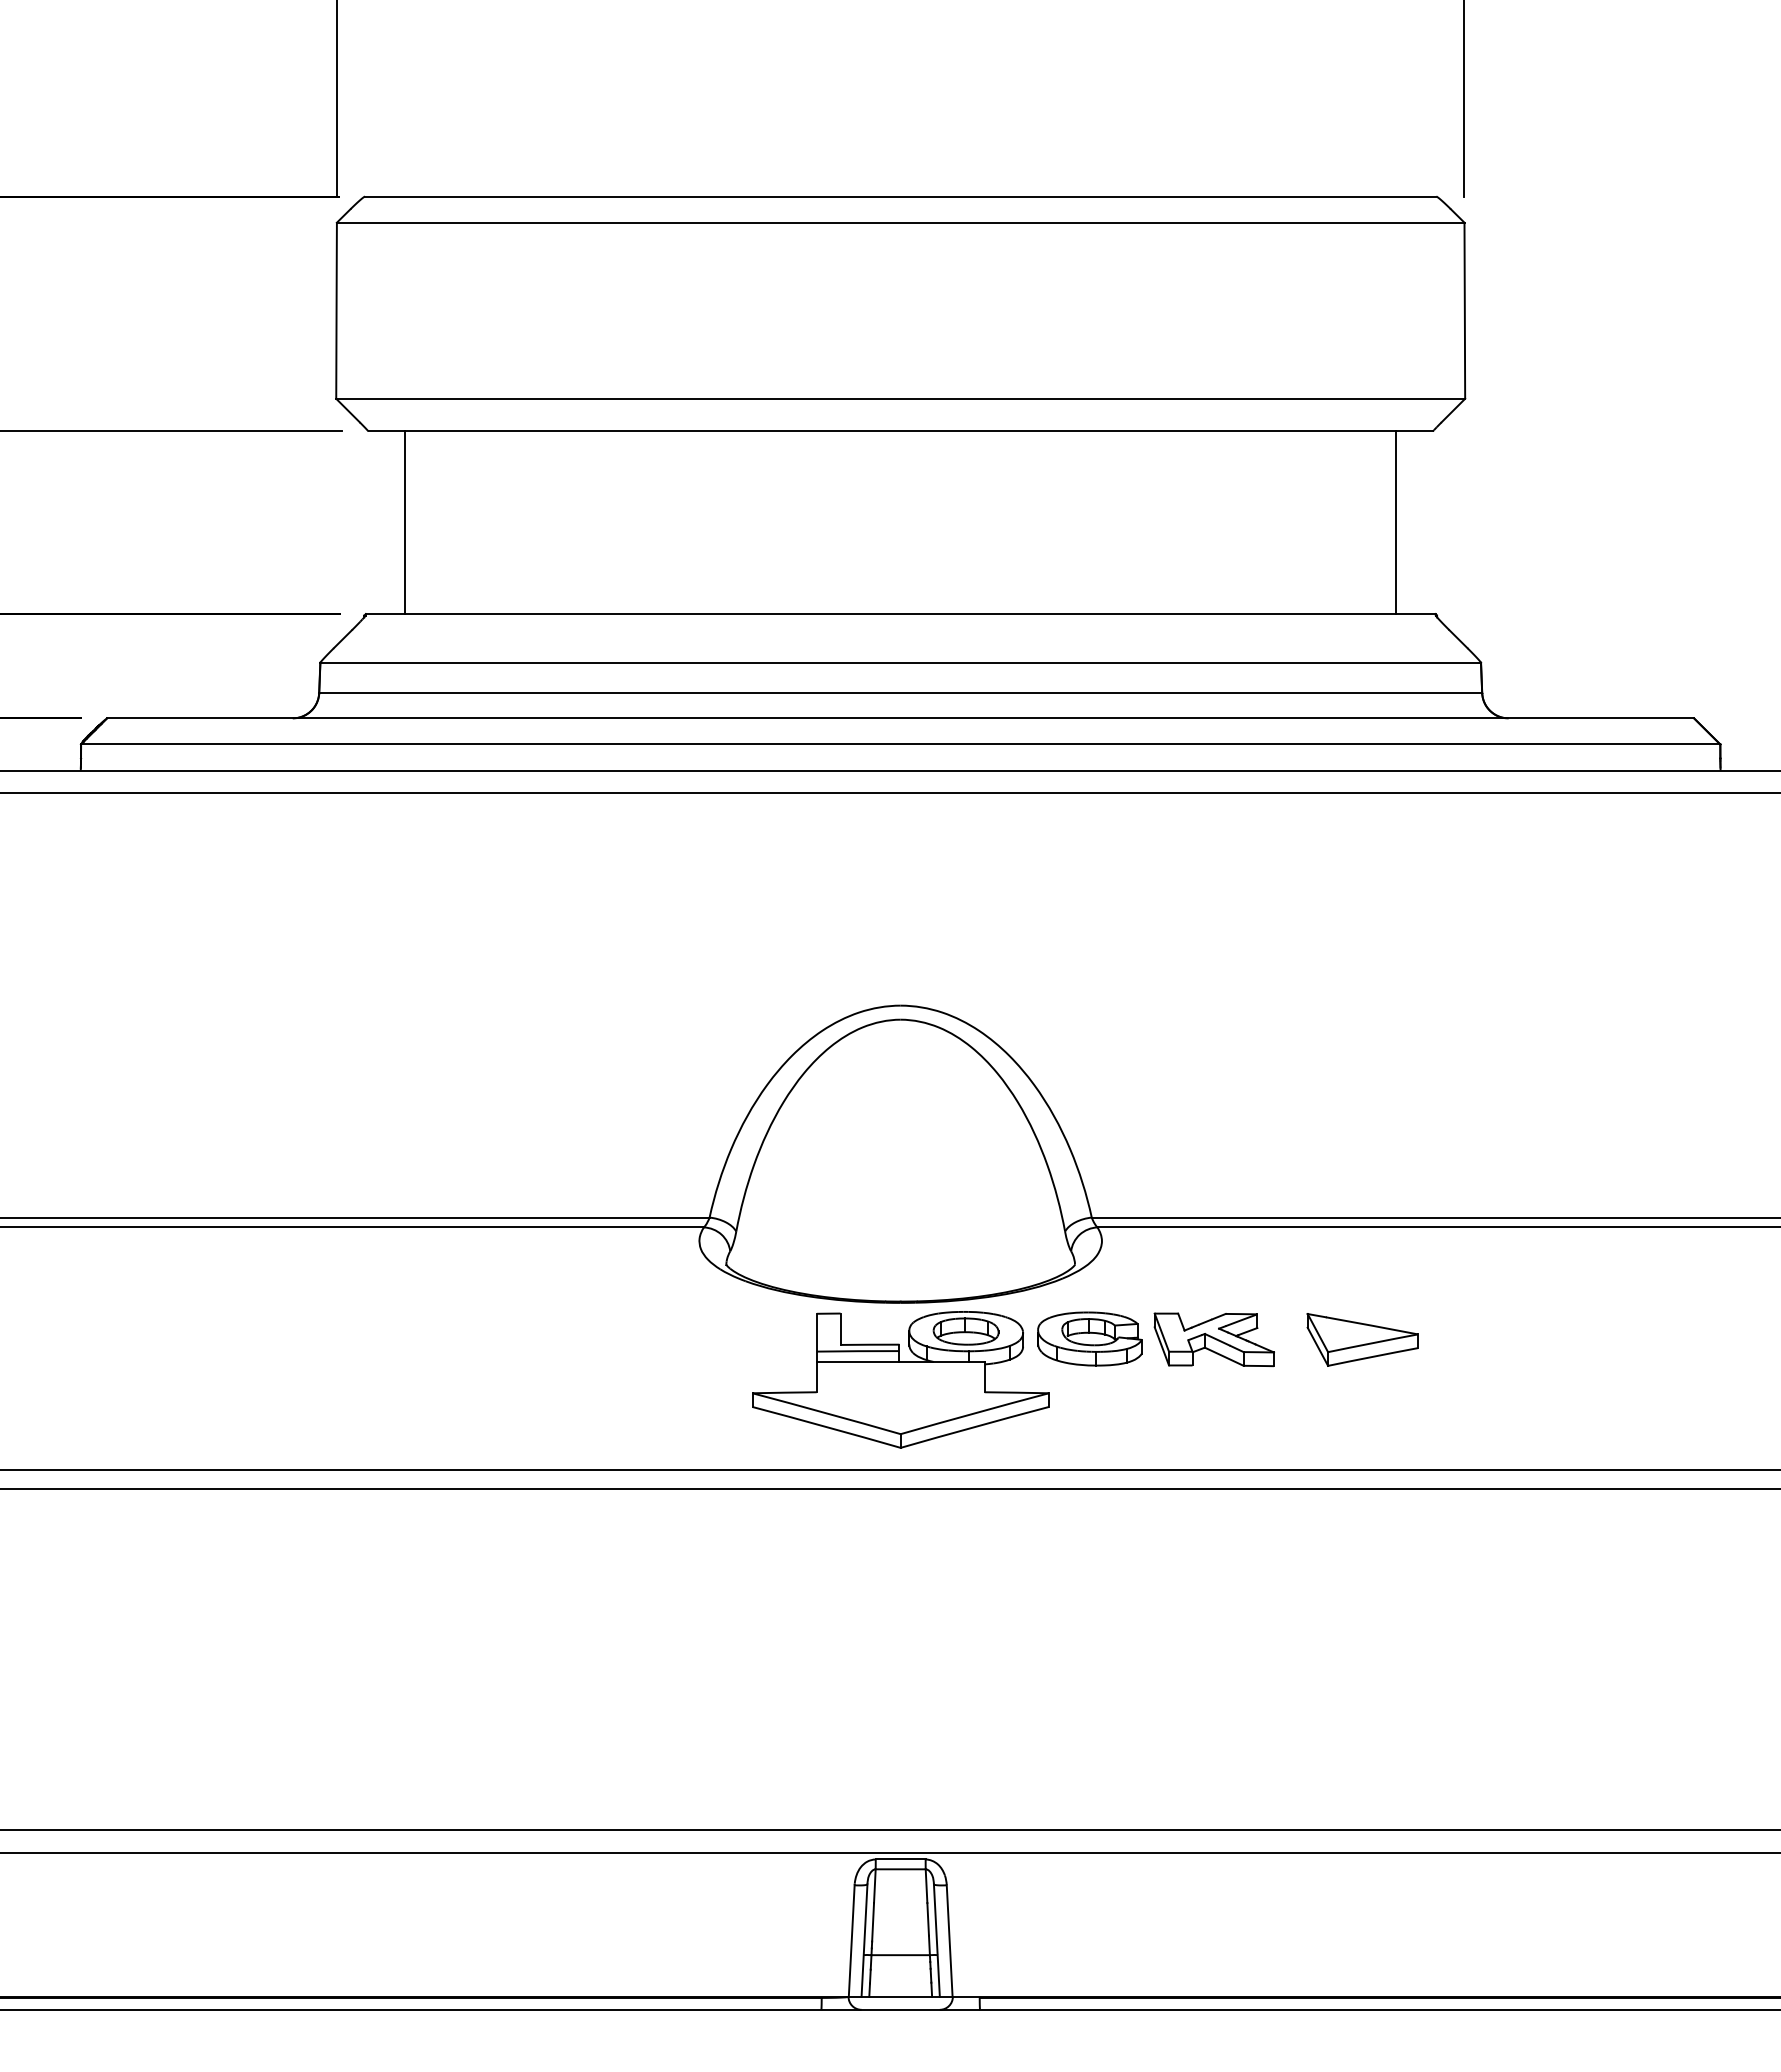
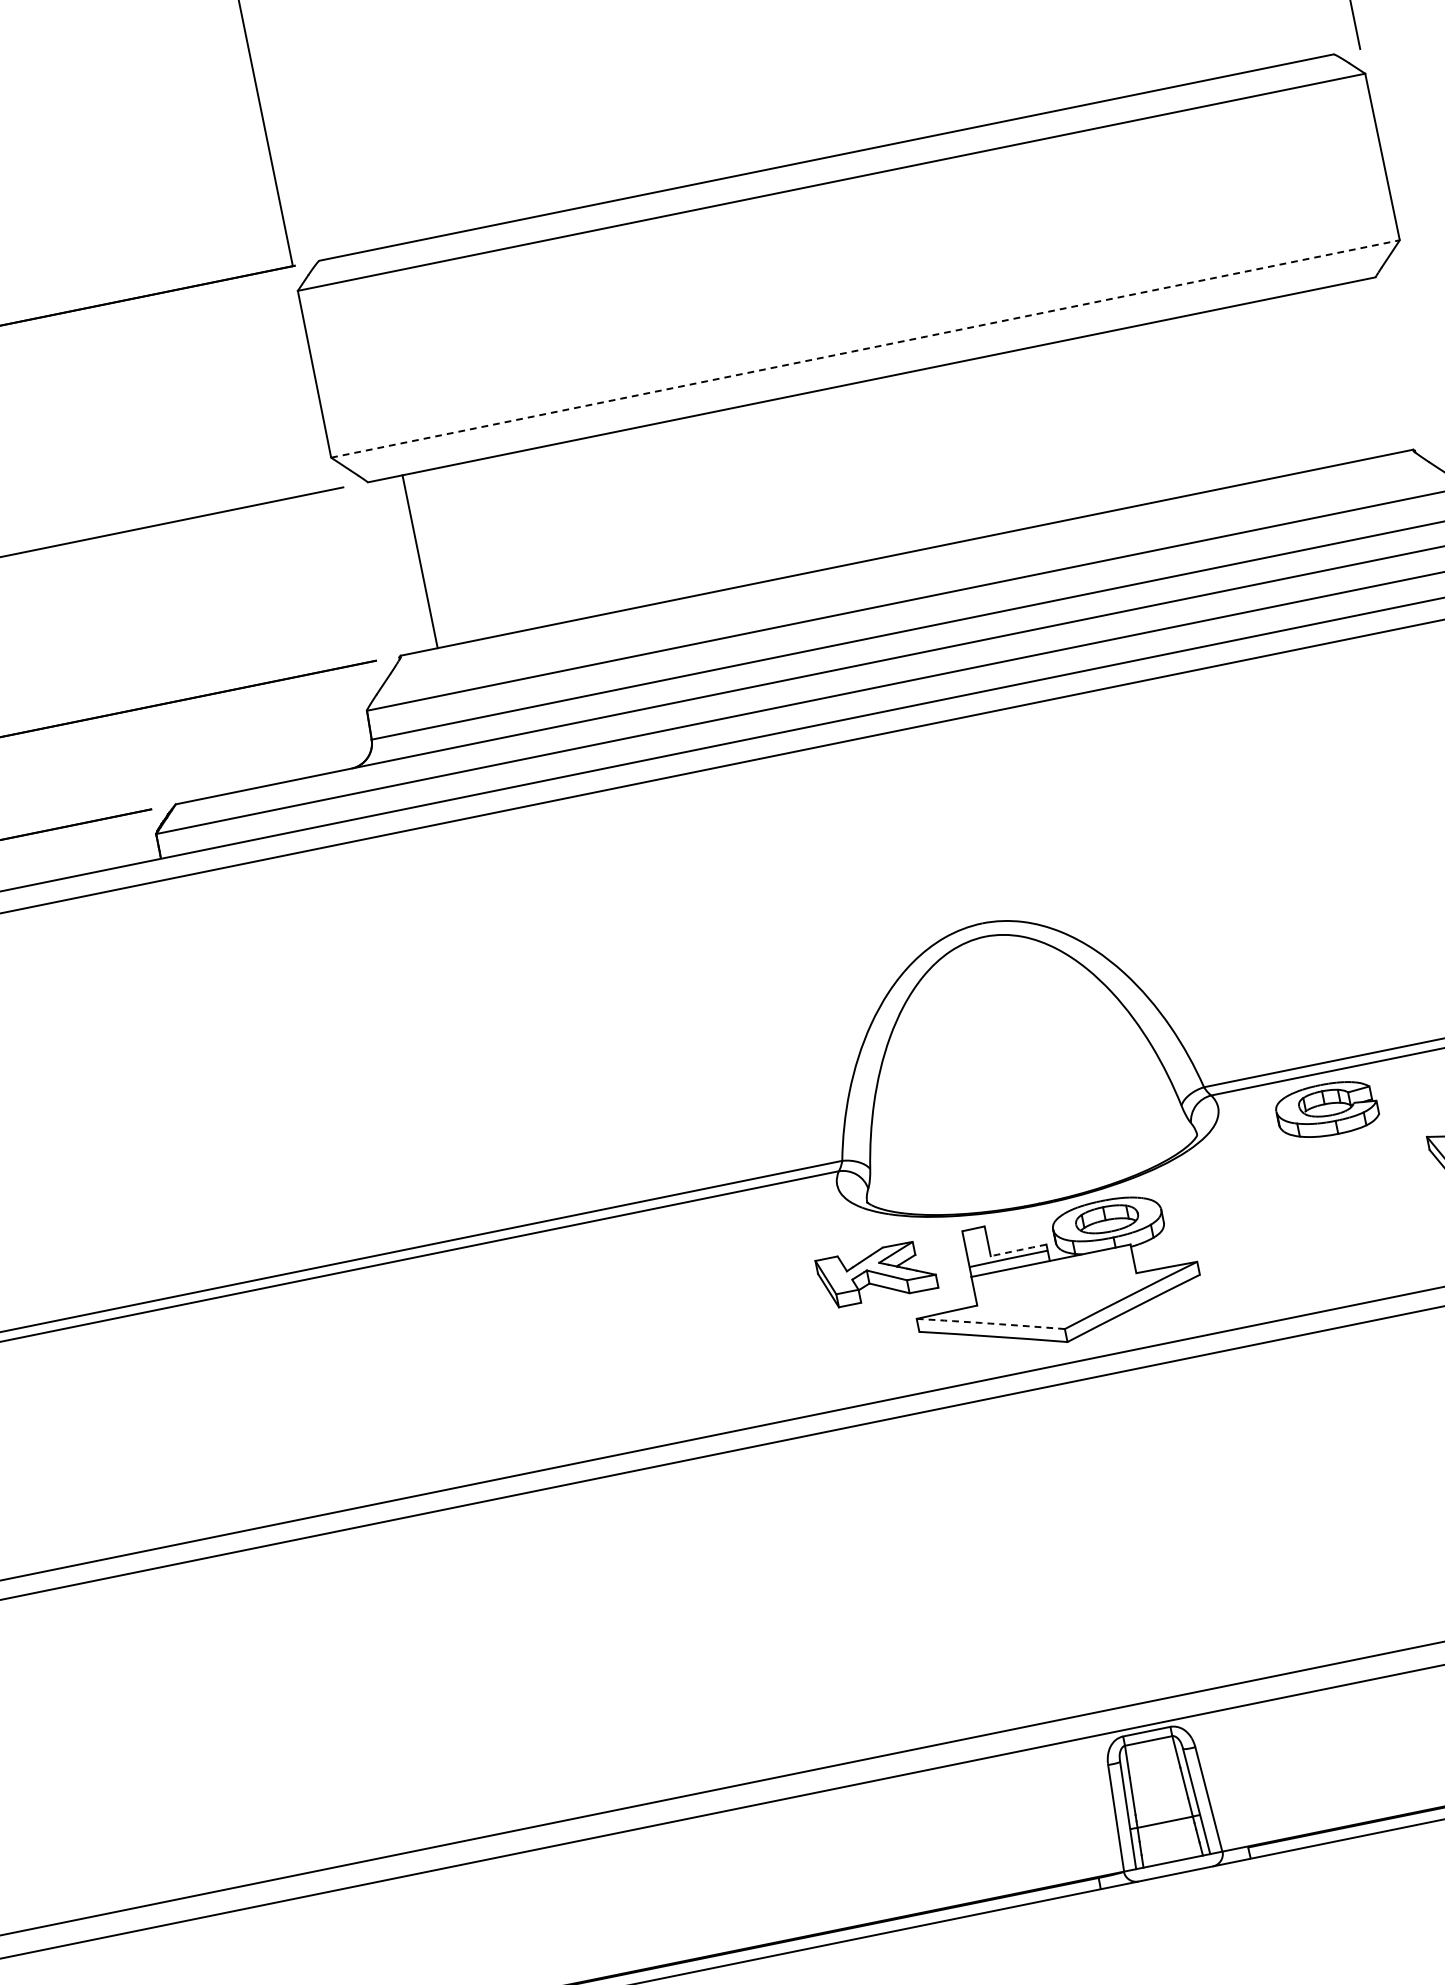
line: (901, 398) -> (866, 348), solid -> dashed
line: (1396, 522) -> (1358, 370), removed
part: (1089, 1338) -> (1326, 1109), moved
part: (1213, 1339) -> (876, 1274), moved
arc: (870, 1344) -> (1019, 1250), solid -> dashed
arc: (826, 1413) -> (990, 1323), solid -> dashed

